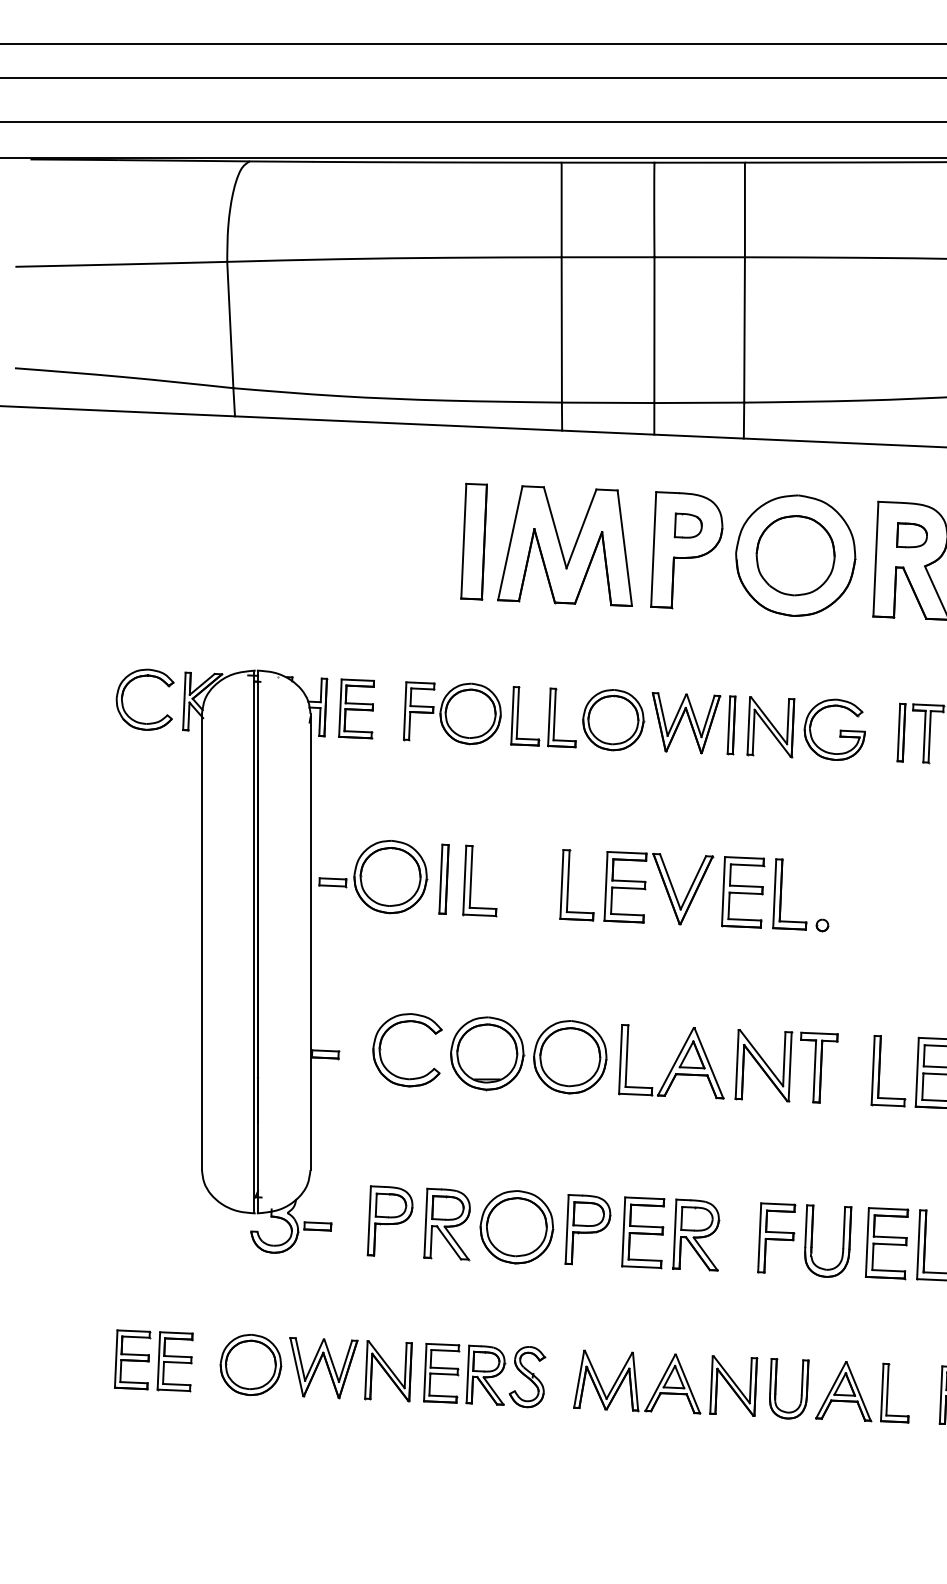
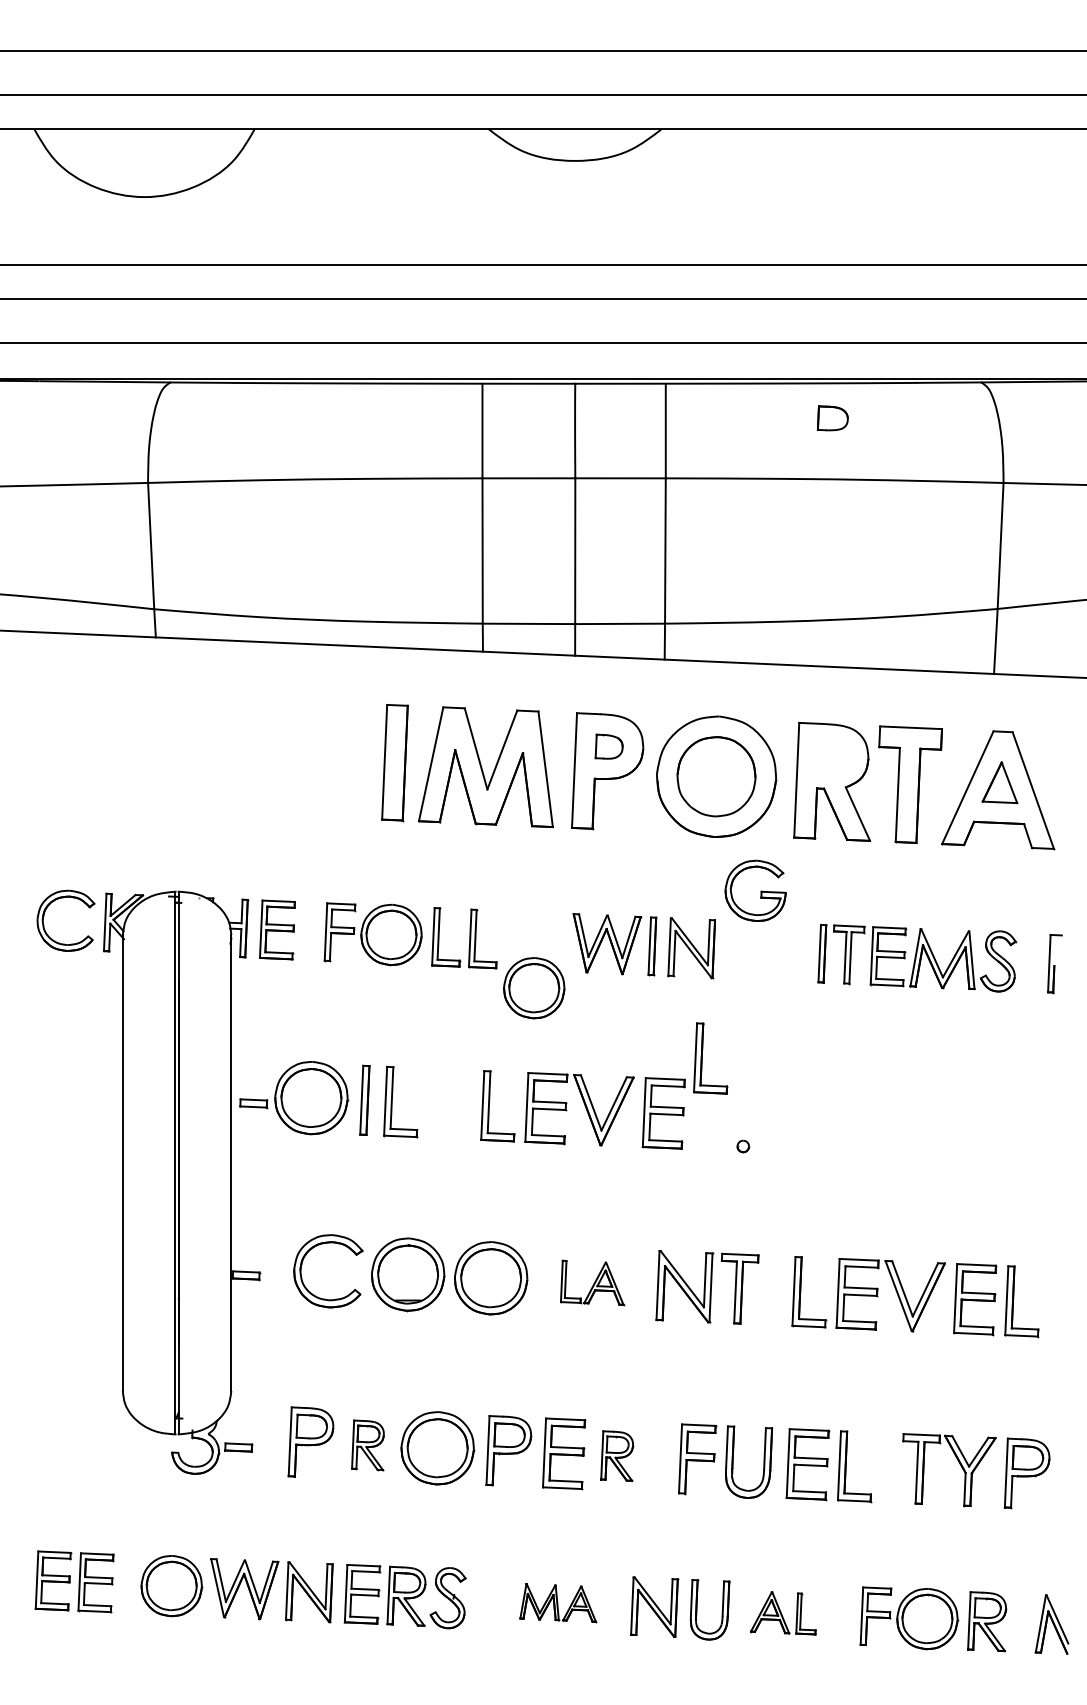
part: (911, 535) -> (832, 418), moved
part: (613, 720) -> (534, 988), moved
part: (834, 729) -> (755, 890), moved
part: (781, 894) -> (702, 1058), moved
part: (671, 1061) -> (592, 1282), size x0.6
part: (446, 1224) -> (367, 1445), size x0.7
part: (696, 1234) -> (617, 1455), size x0.7
part: (637, 1381) -> (558, 1602), size x0.6
part: (862, 1392) -> (783, 1613), size x0.7

